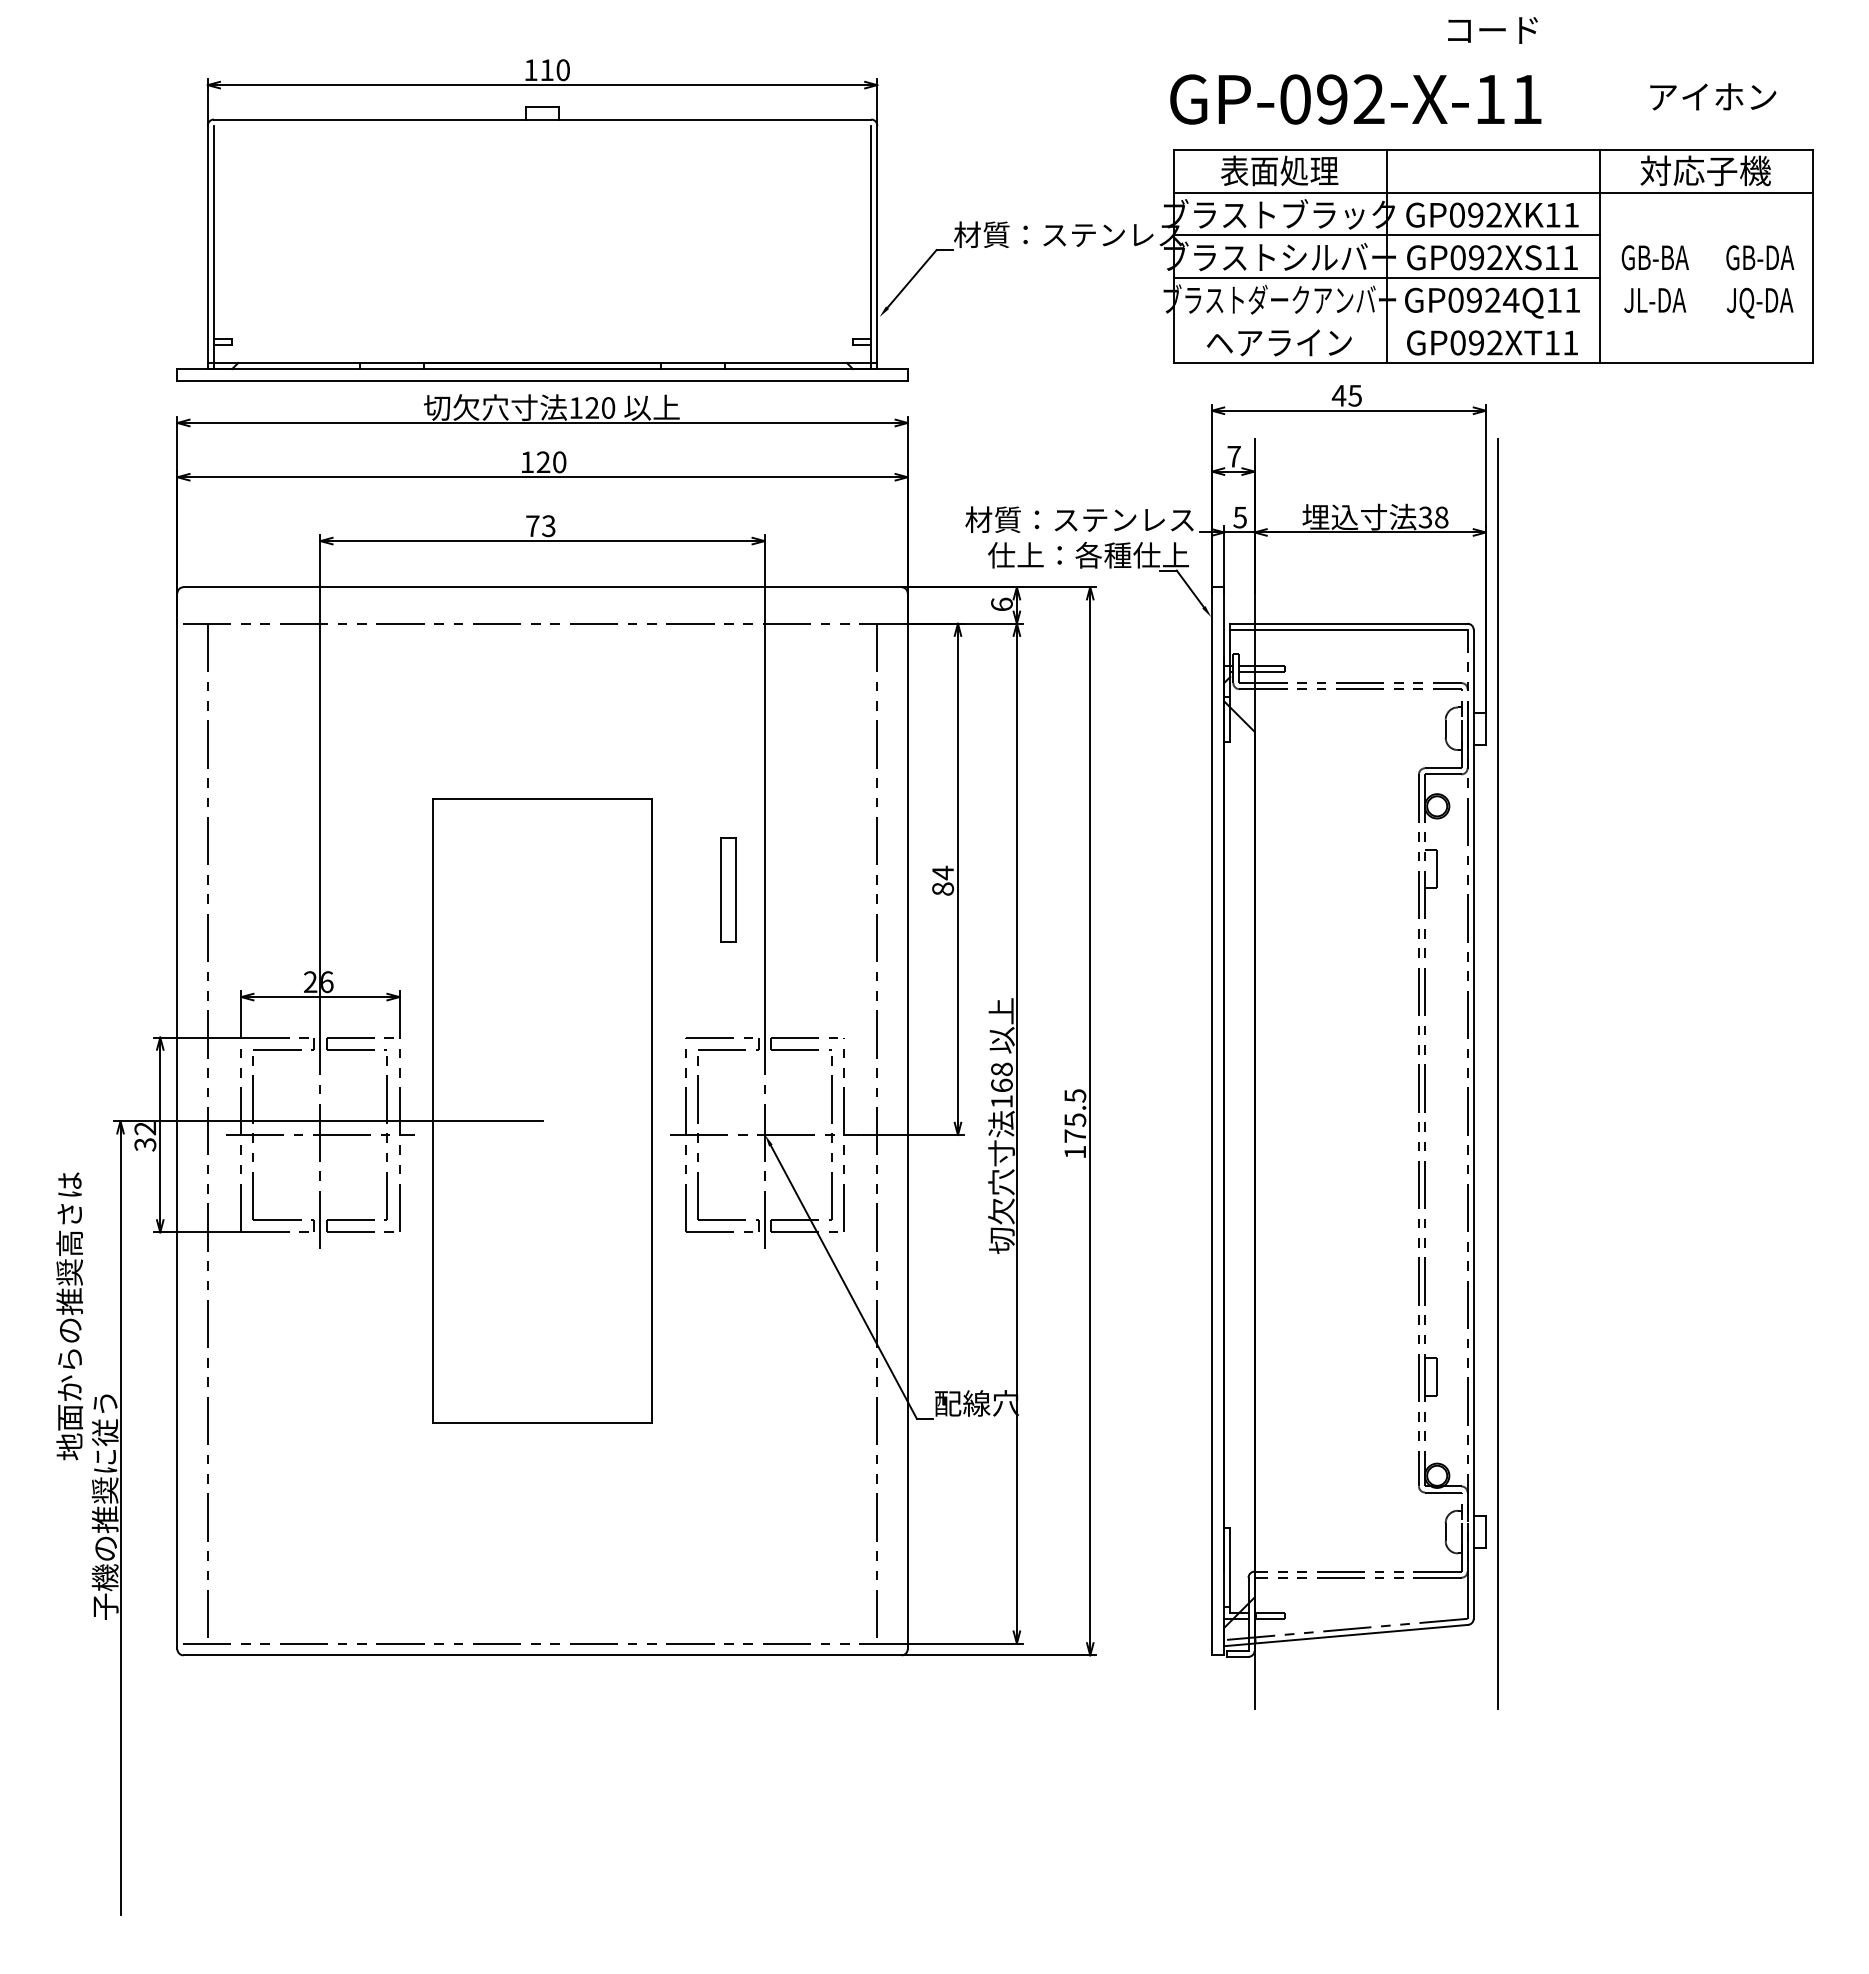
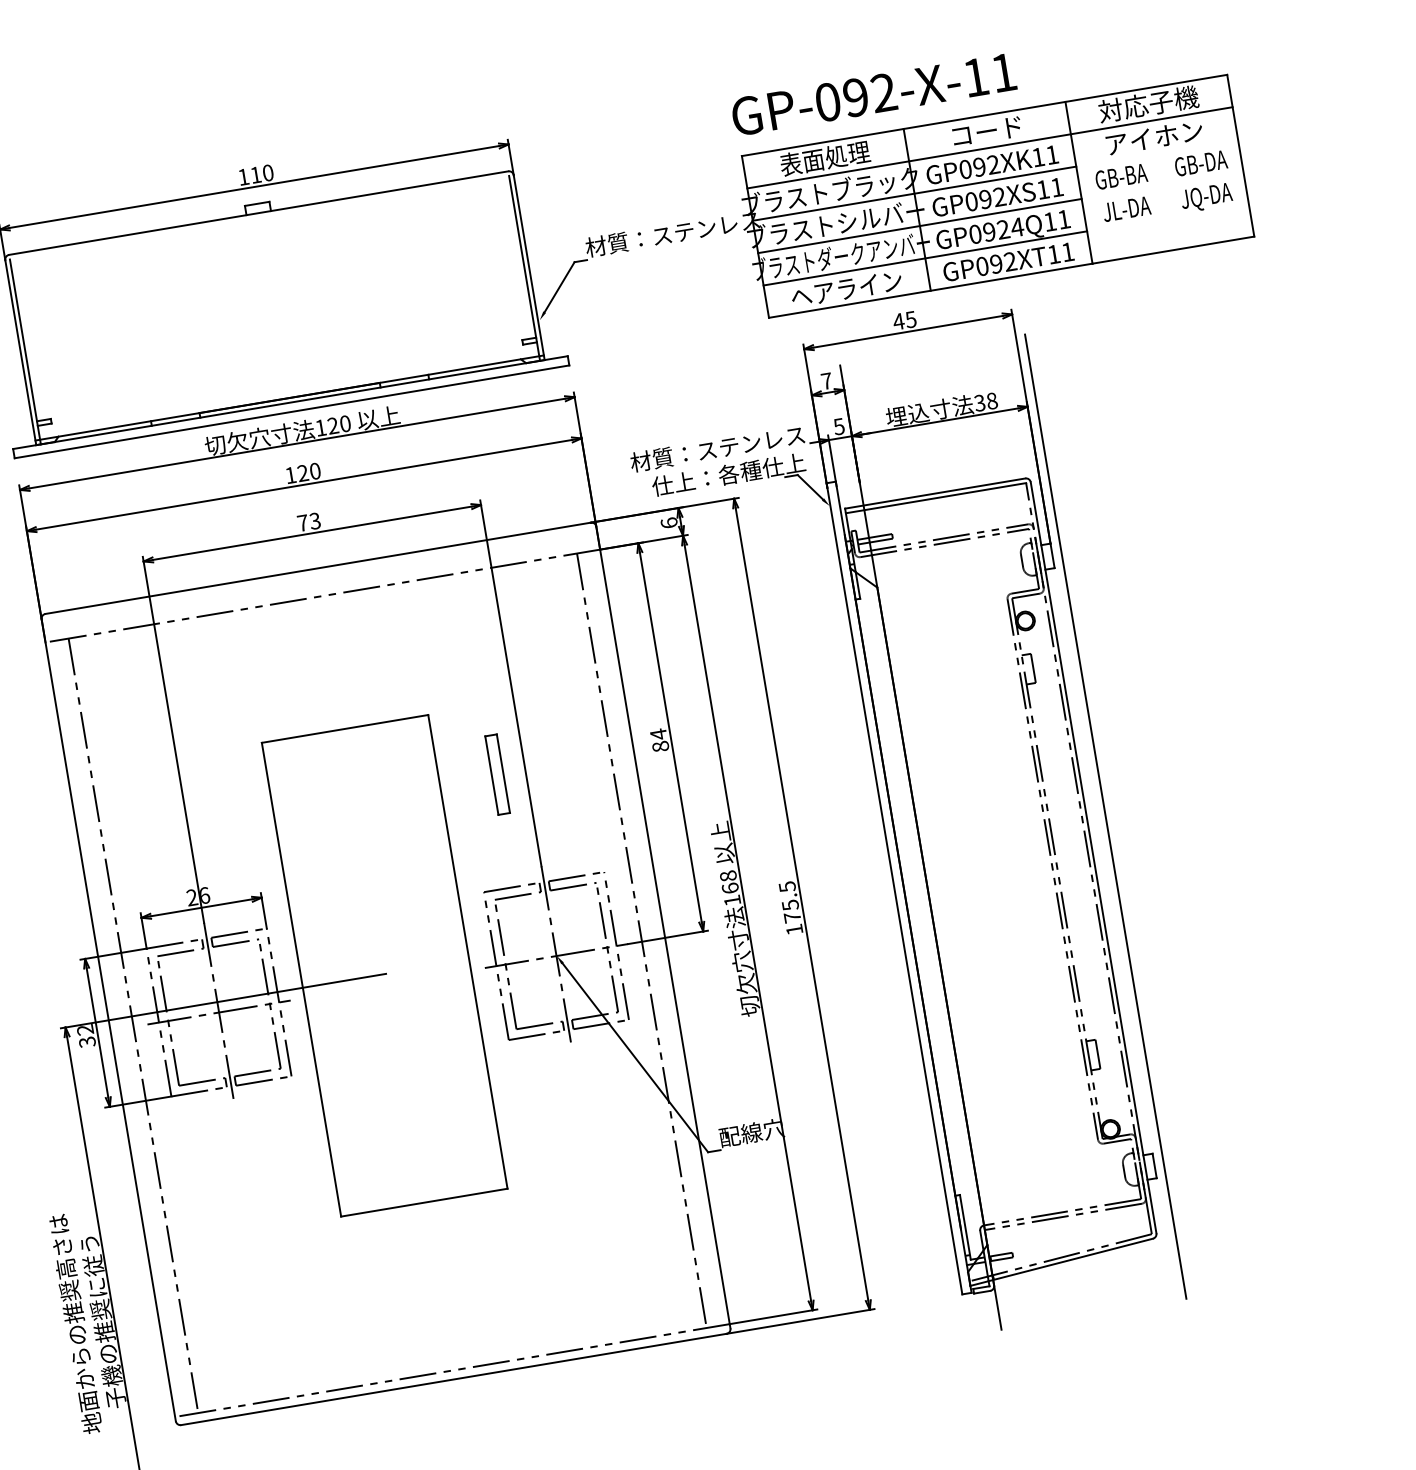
text: (1492, 30) -> (986, 131), moved
text: (1713, 96) -> (1154, 137), moved
line: (1386, 320) -> (925, 258), added
text: (69, 1316) -> (75, 1324), moved

